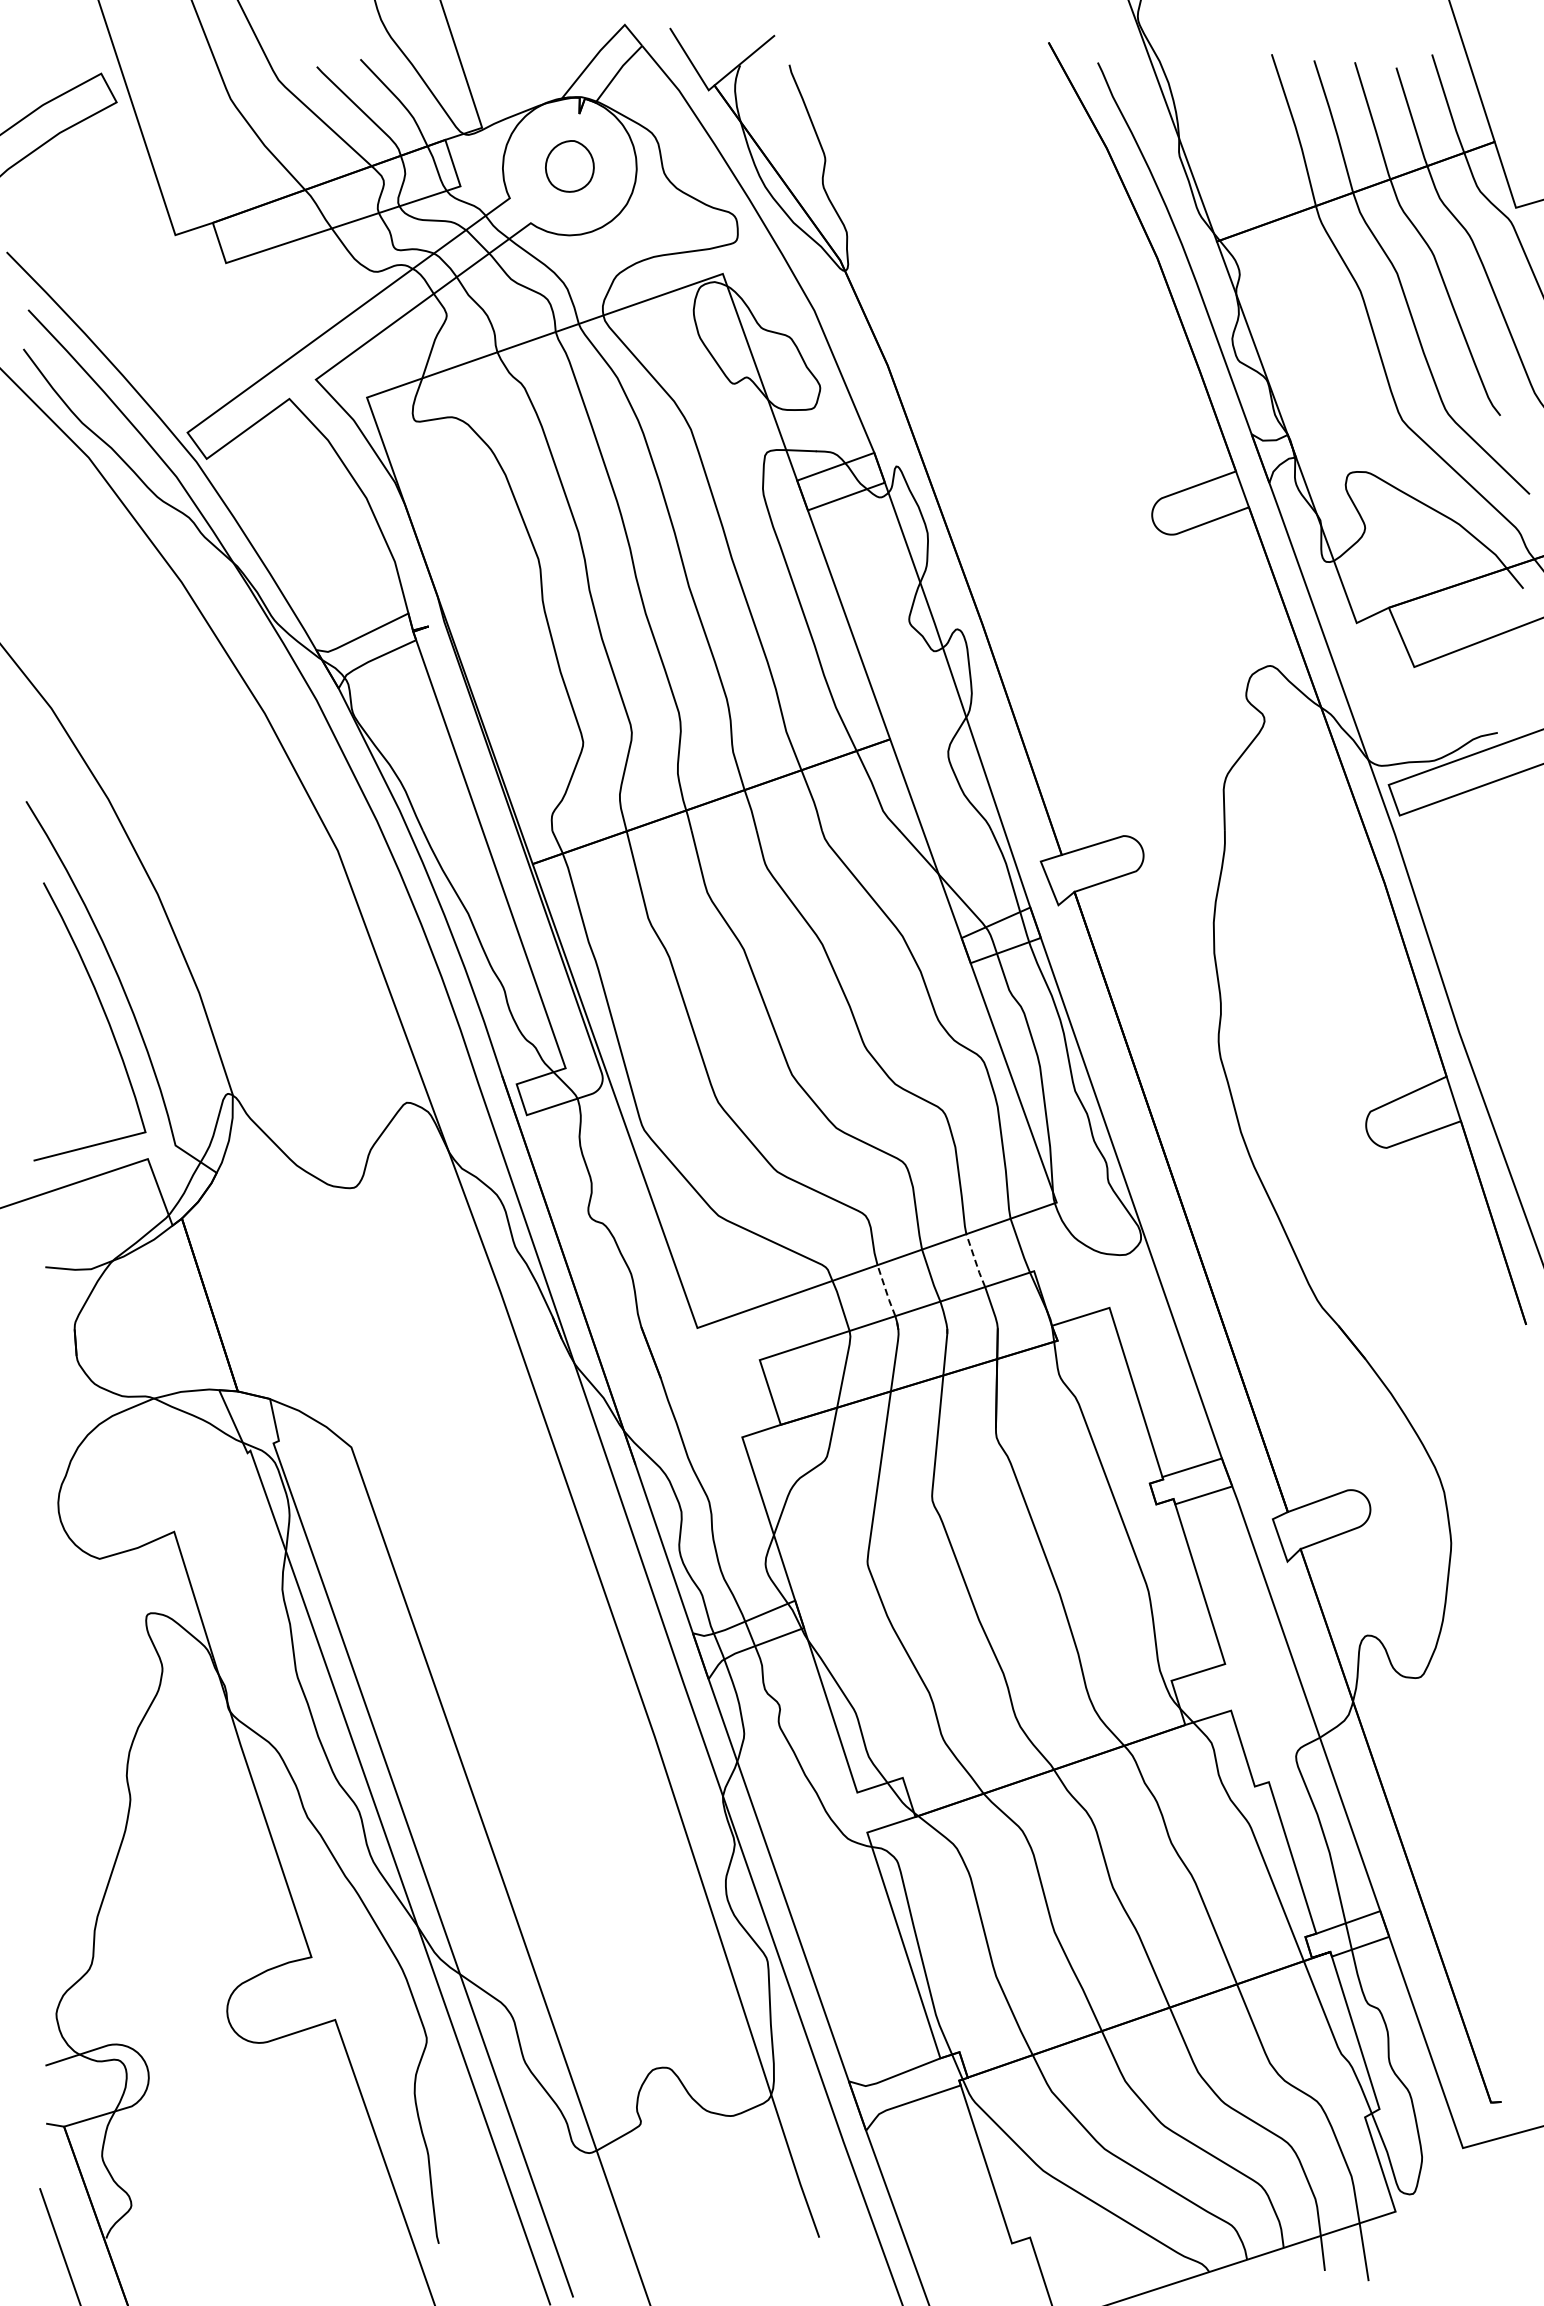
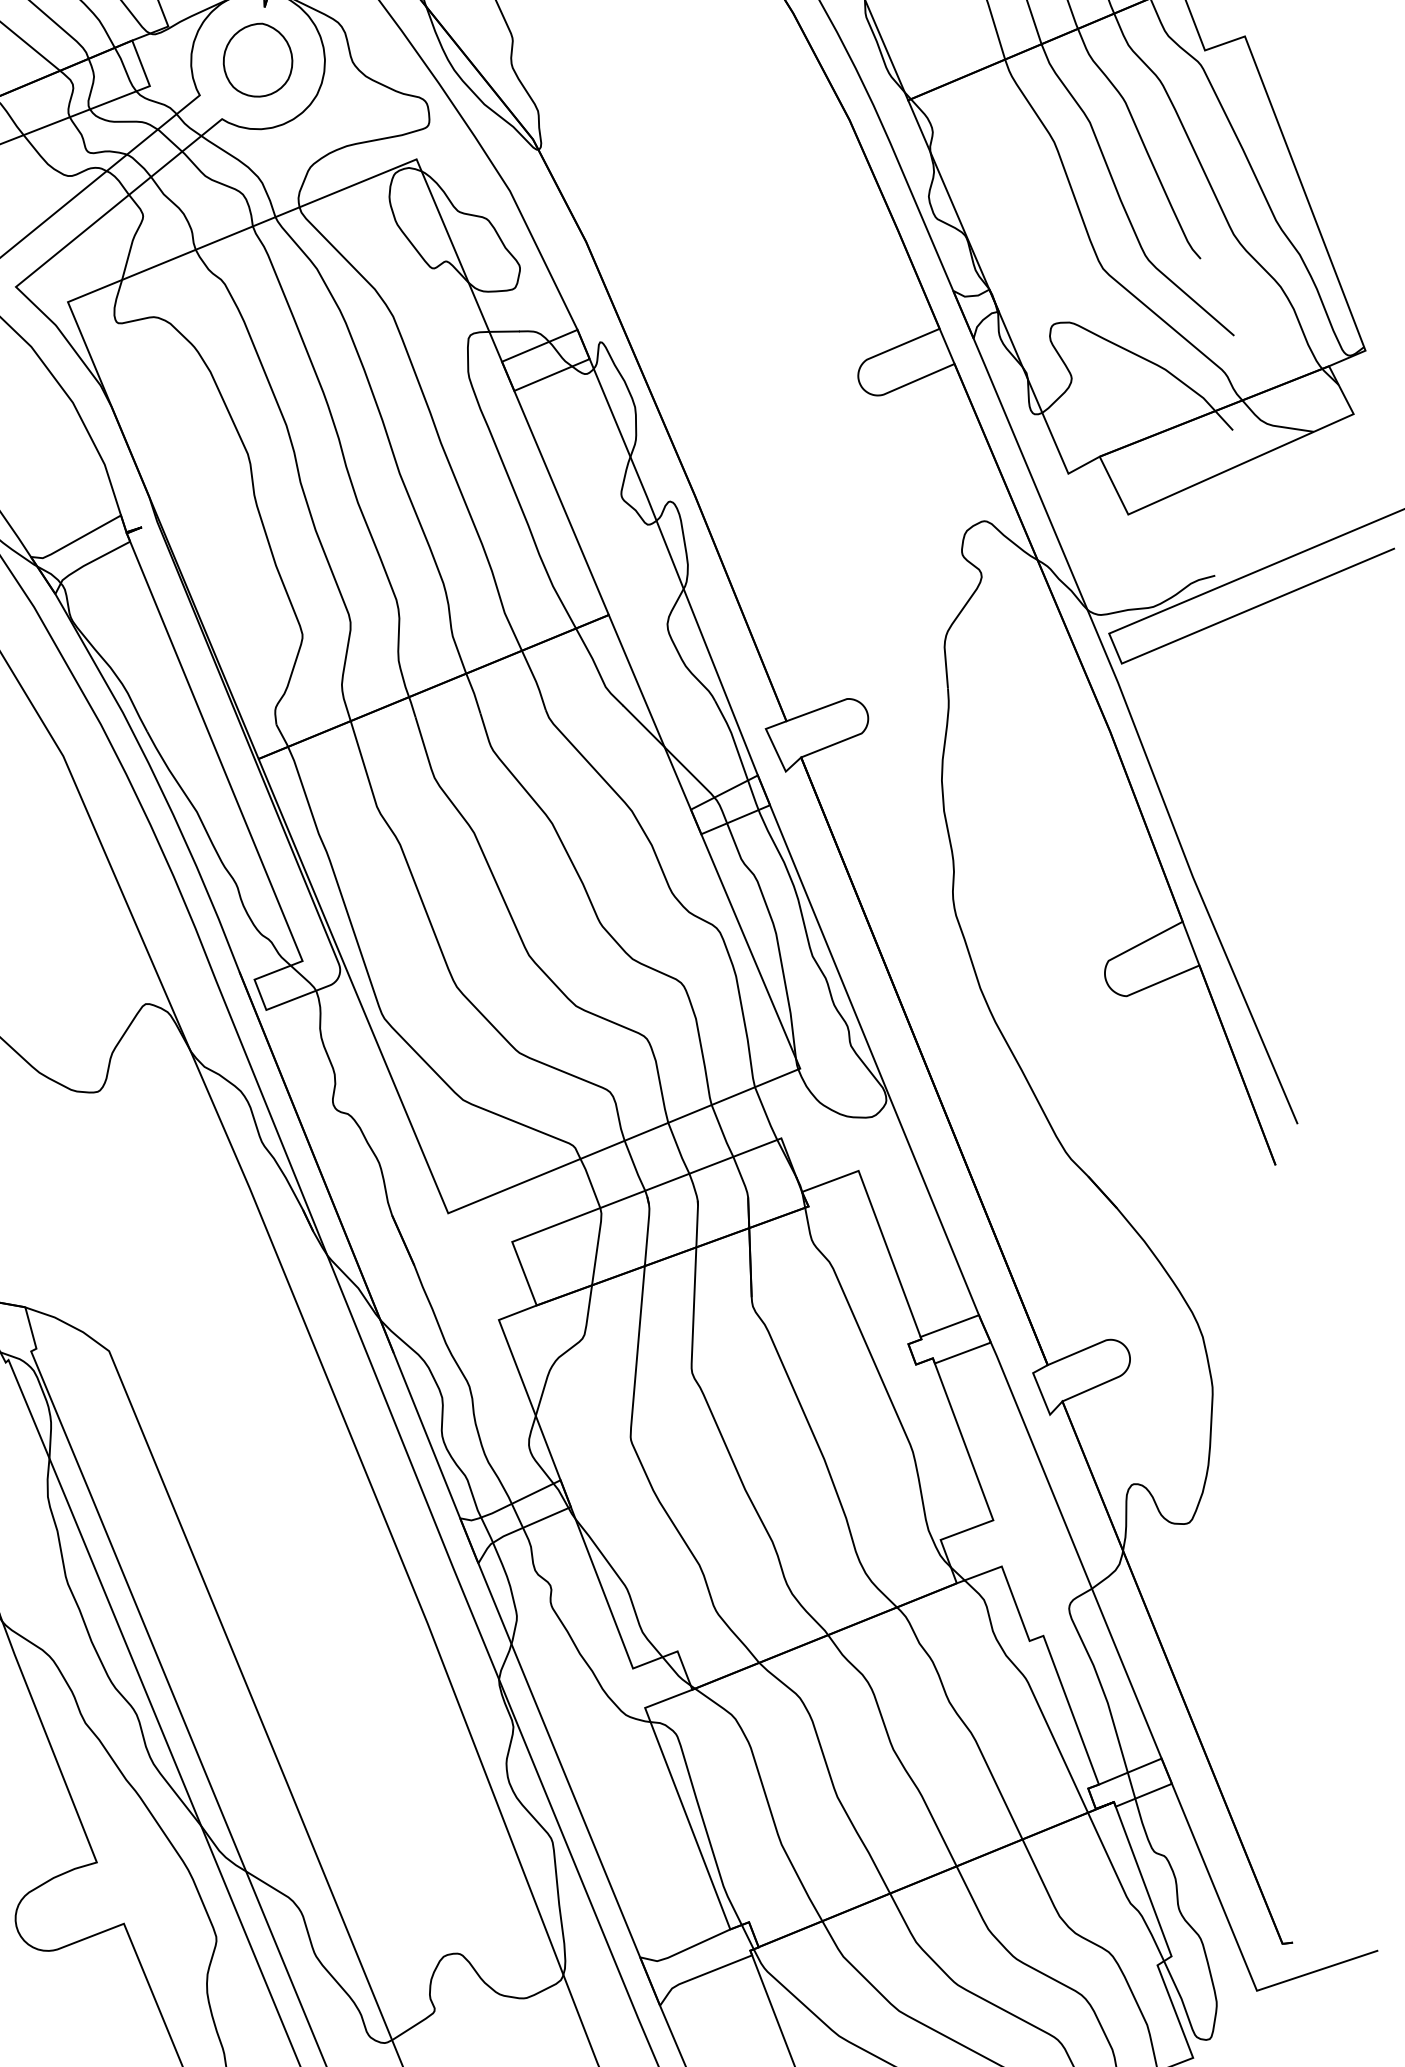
part: (569, 166) -> (257, 60), size x1.43
line: (975, 1261) -> (722, 1131), dashed -> solid
line: (886, 1291) -> (635, 1166), dashed -> solid

